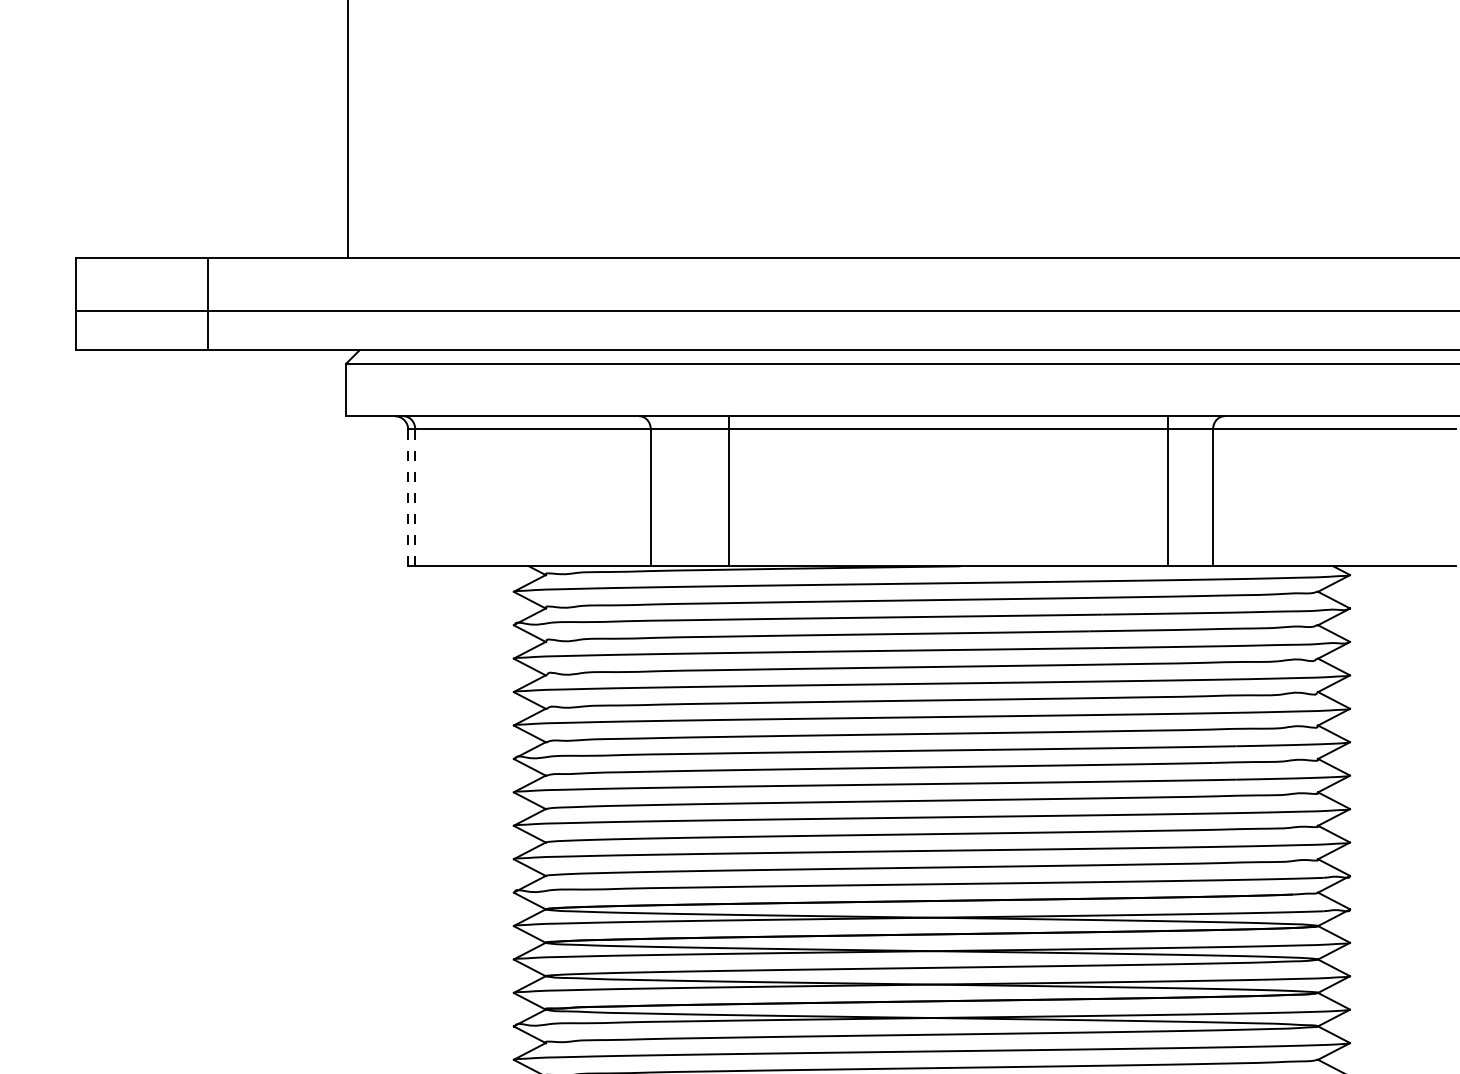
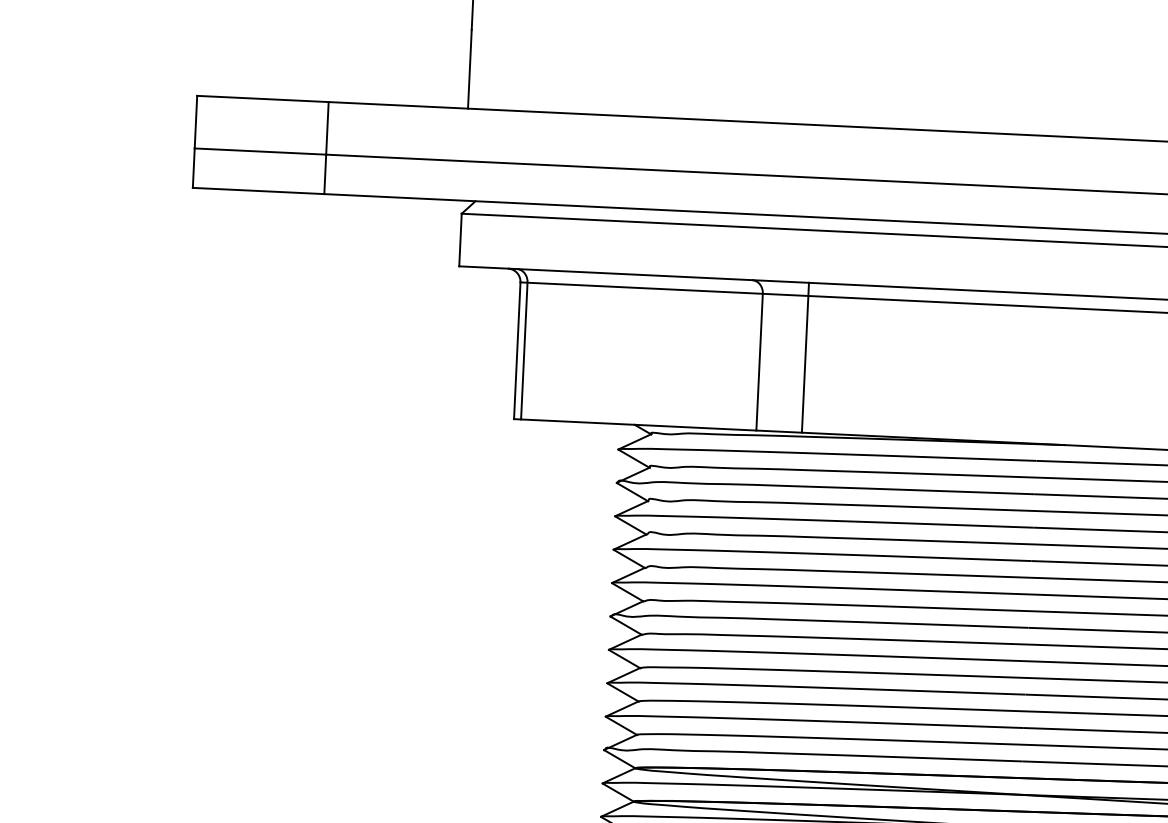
line: (729, 491) -> (805, 357), moved
line: (408, 497) -> (517, 350), dashed -> solid
line: (415, 497) -> (524, 350), dashed -> solid

